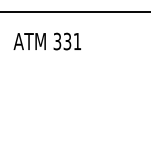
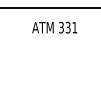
text: (47, 41) -> (54, 27), moved

